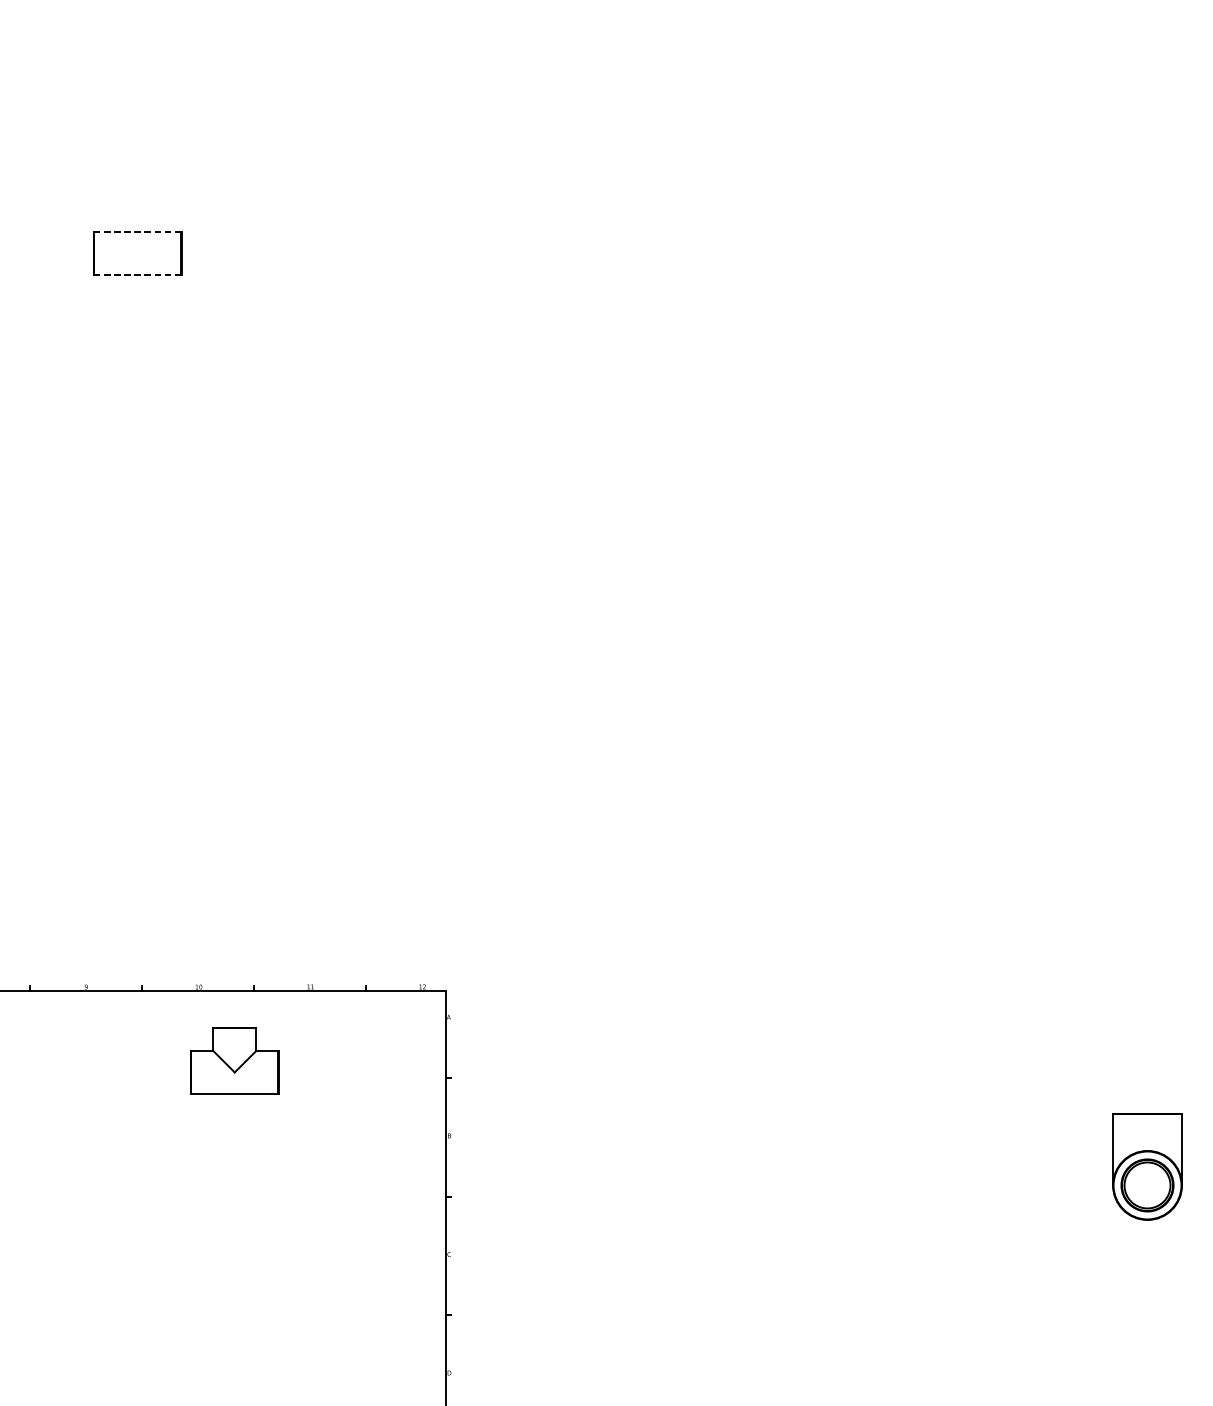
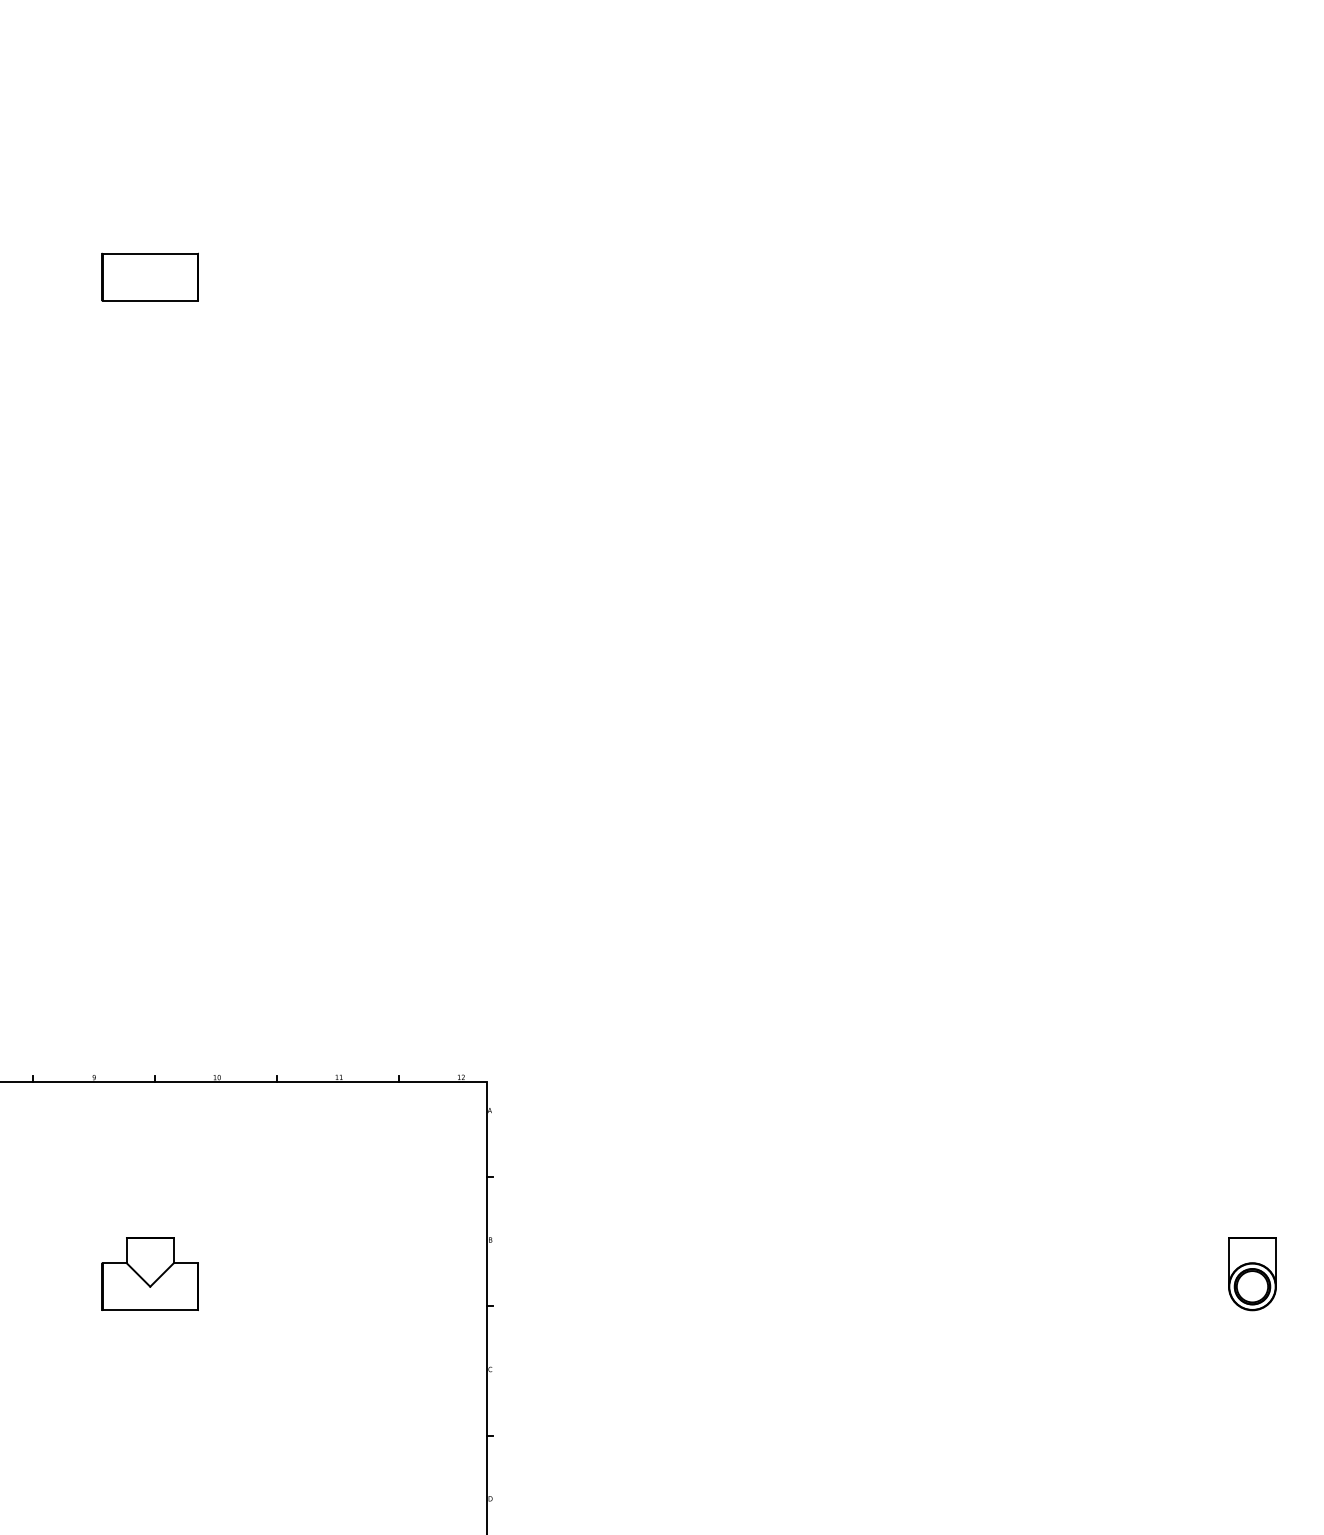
line: (137, 232) -> (150, 253), dashed -> solid
line: (137, 275) -> (150, 300), dashed -> solid
part: (234, 1060) -> (149, 1273), moved
part: (1147, 1167) -> (1252, 1274), size x0.62

